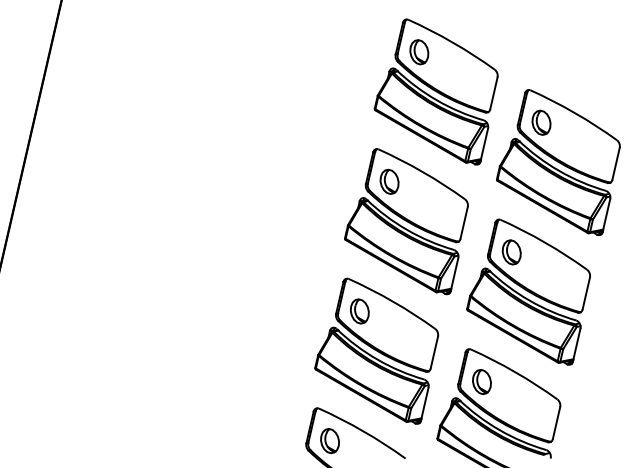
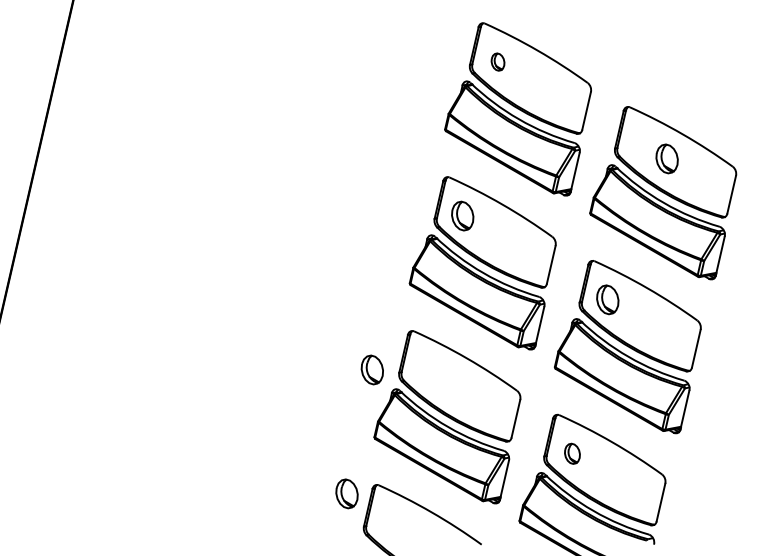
part: (418, 51) -> (497, 61), size x0.6
part: (540, 122) -> (666, 158), moved
part: (359, 311) -> (371, 369), moved
part: (482, 381) -> (572, 453), size x0.7
part: (329, 440) -> (346, 493), moved

